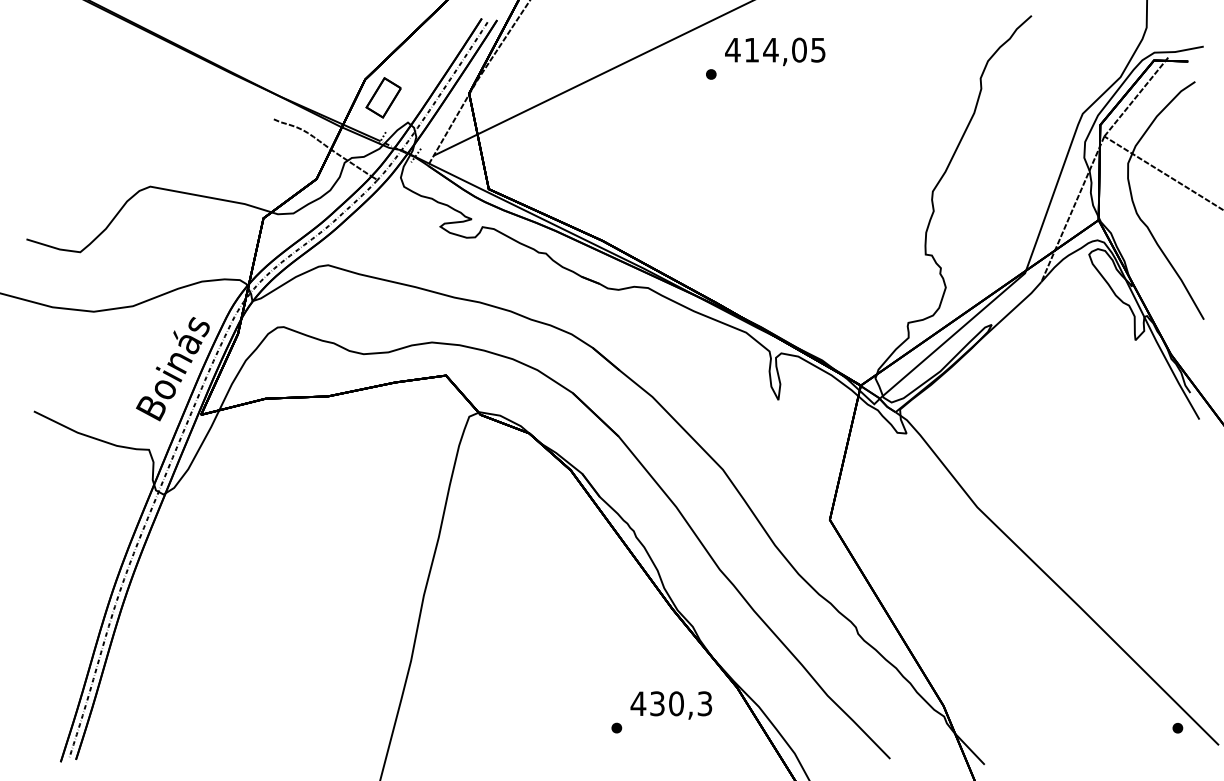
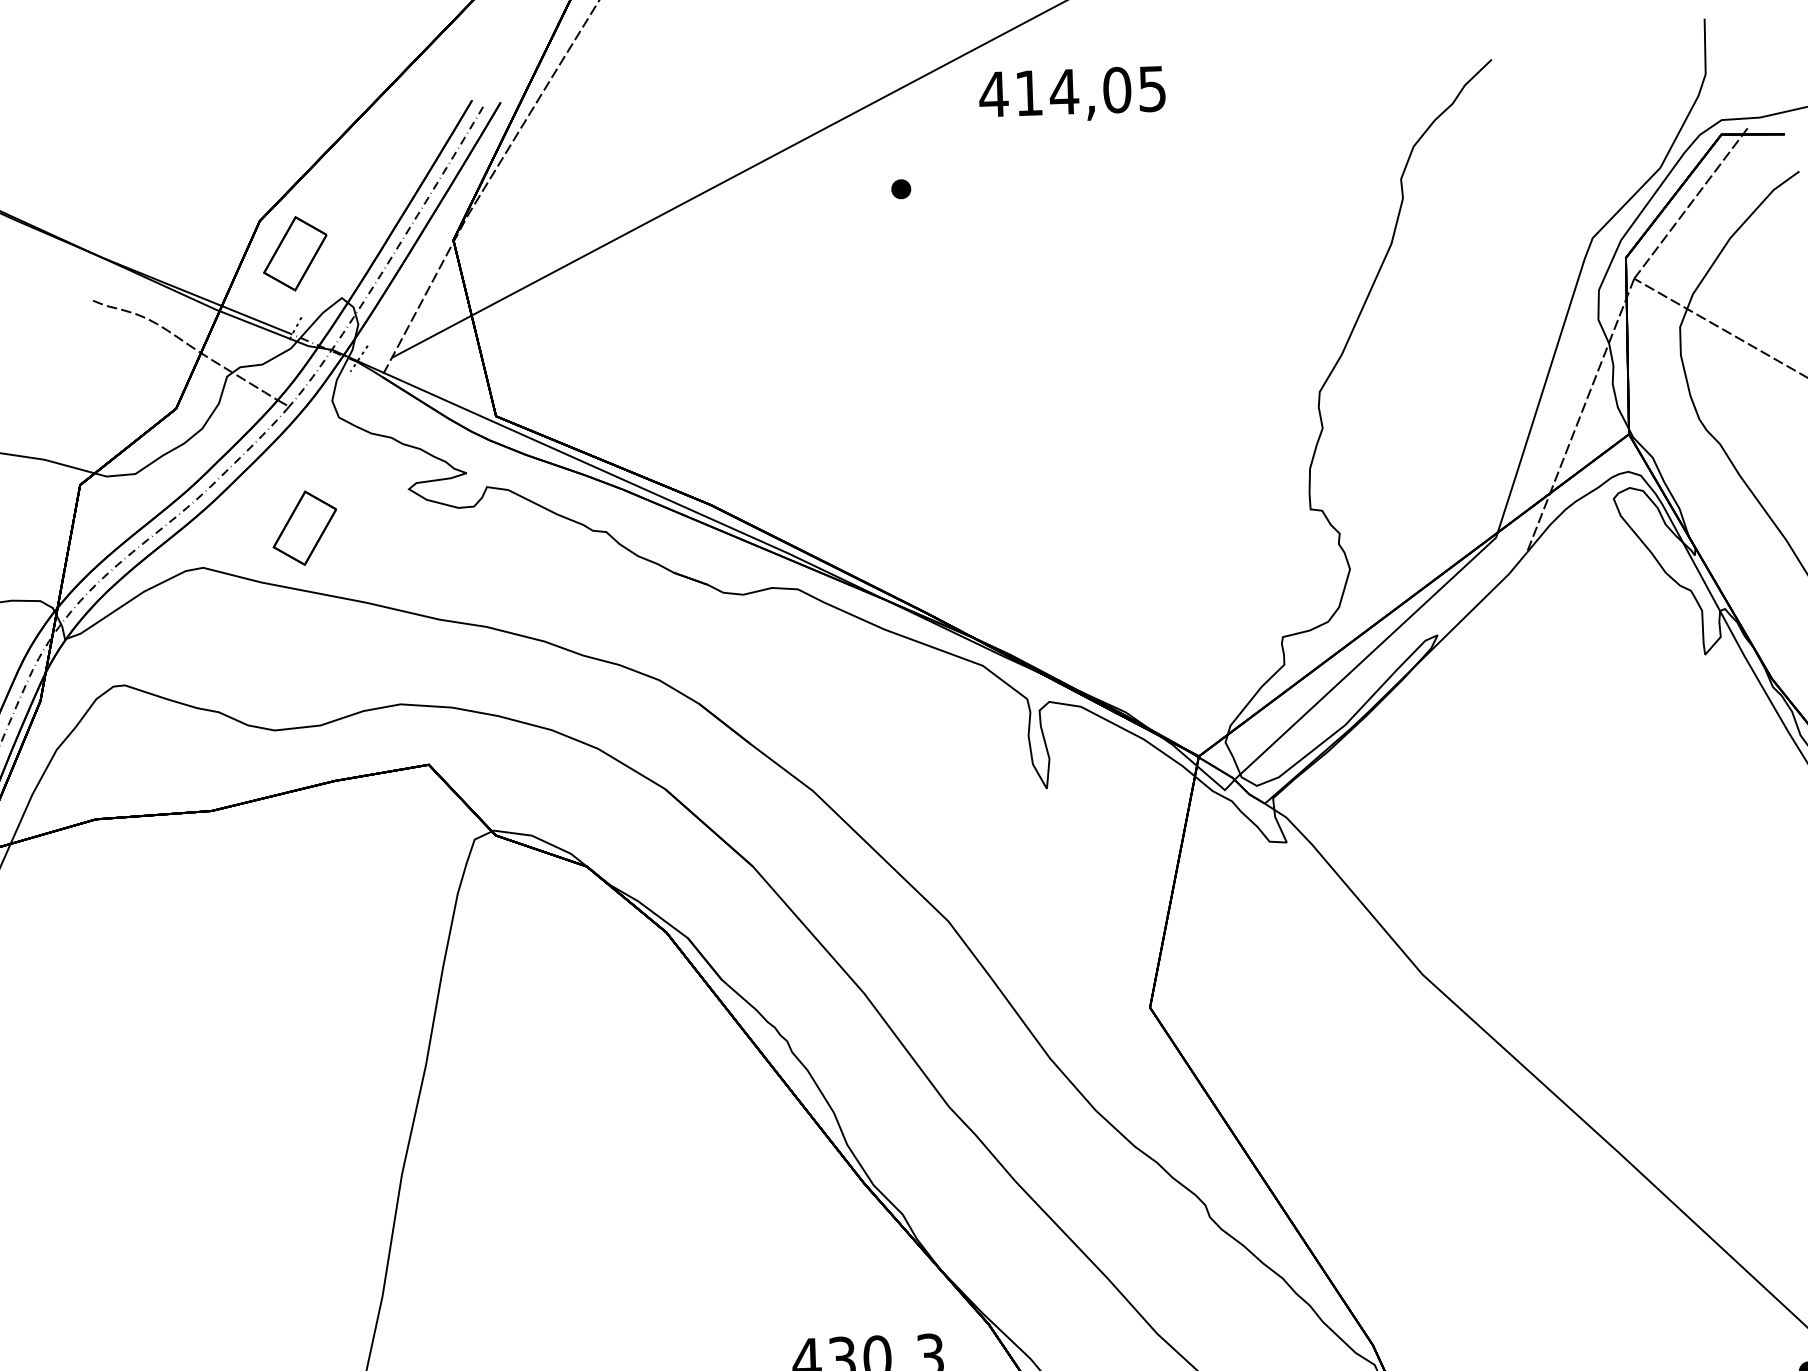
text: (775, 51) -> (1072, 94), moved
part: (383, 245) -> (304, 527), added

